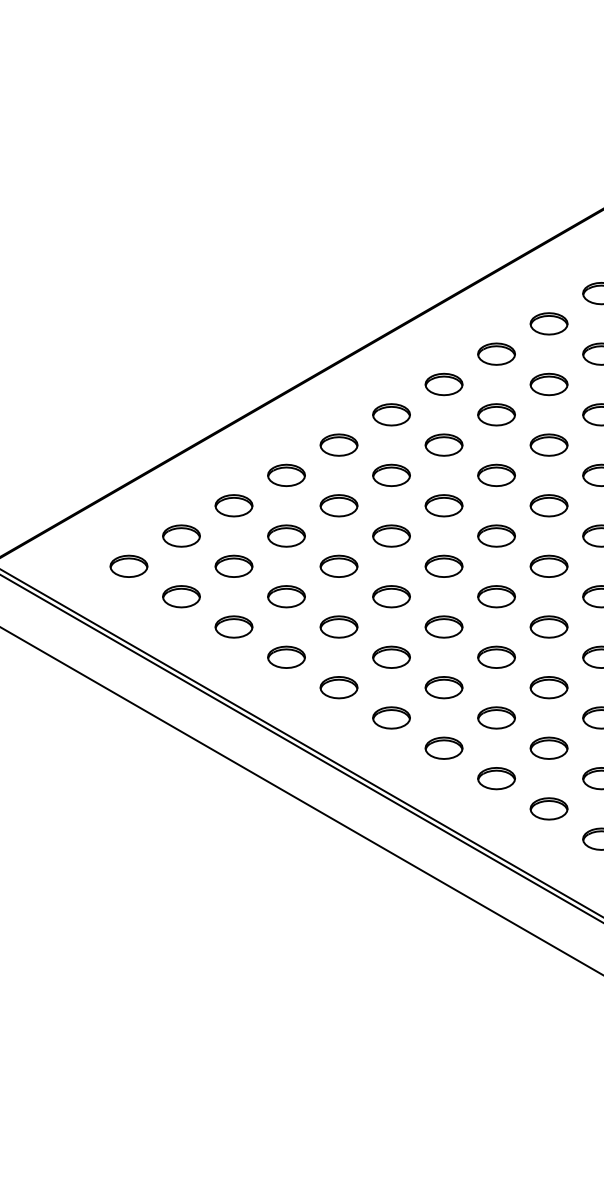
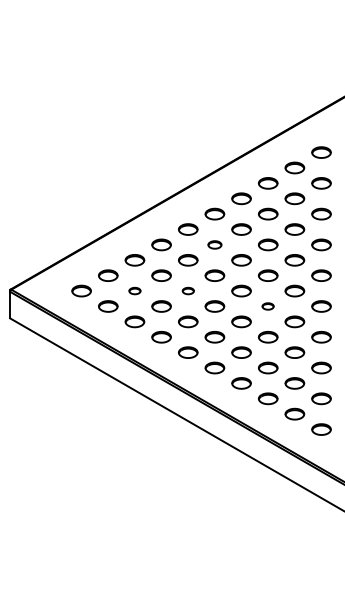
part: (390, 474) -> (214, 244), size x0.7
part: (233, 565) -> (134, 290), size x0.6
part: (339, 565) -> (188, 290), size x0.6
part: (495, 596) -> (267, 306), size x0.6

